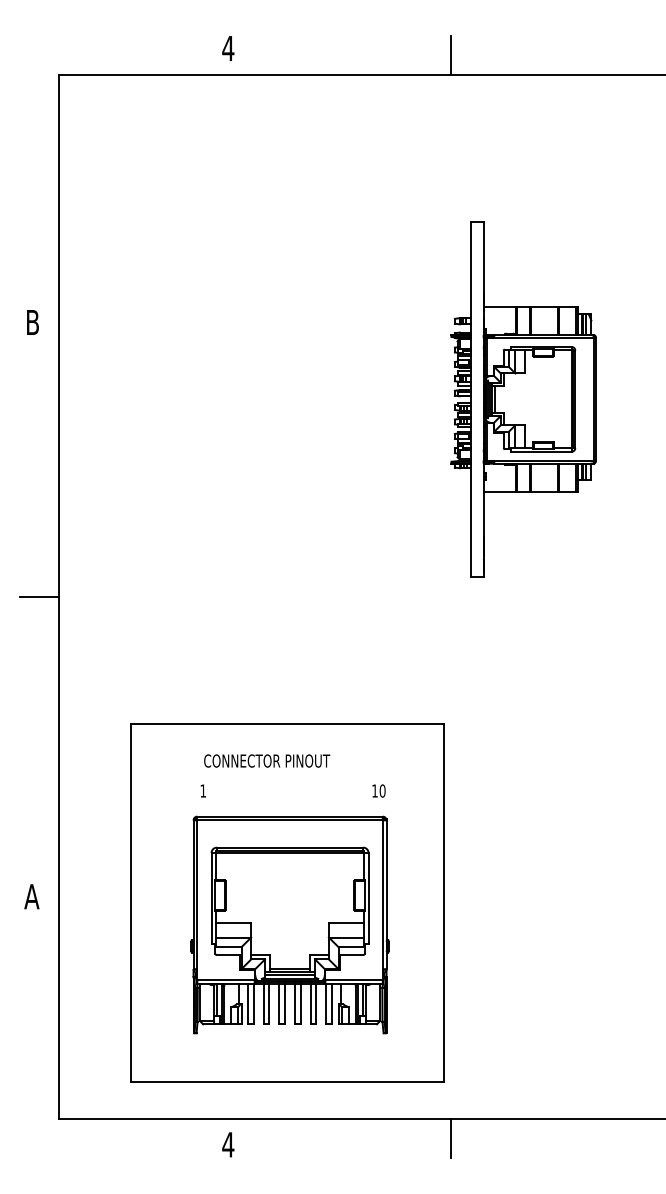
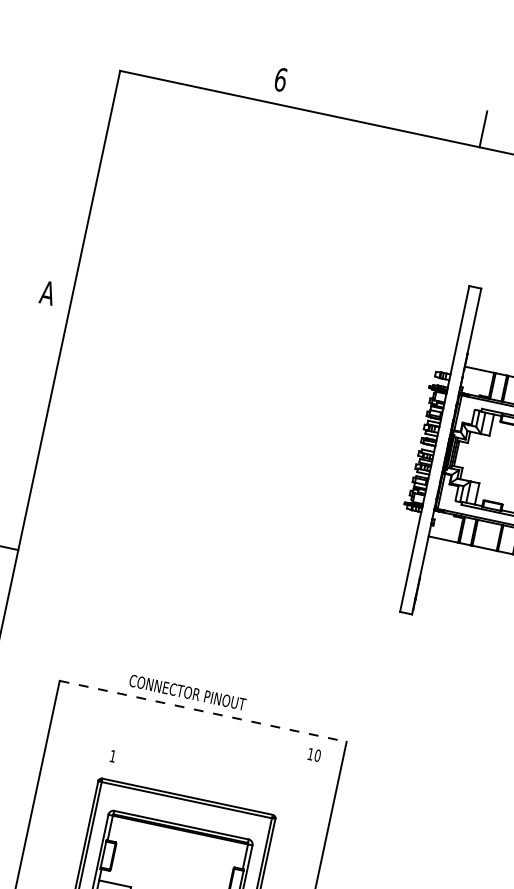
text: (228, 48) -> (280, 79), 4 -> 6
text: (32, 322) -> (47, 292), B -> A
line: (287, 724) -> (203, 711), solid -> dashed
text: (267, 760) -> (188, 692), moved
text: (378, 790) -> (314, 754), moved

